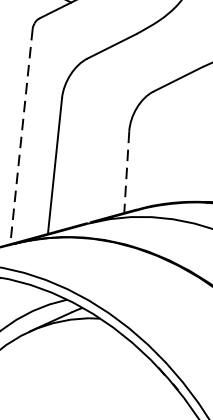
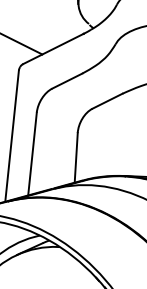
line: (22, 137) -> (12, 136), dashed -> solid
line: (127, 171) -> (76, 157), dashed -> solid

